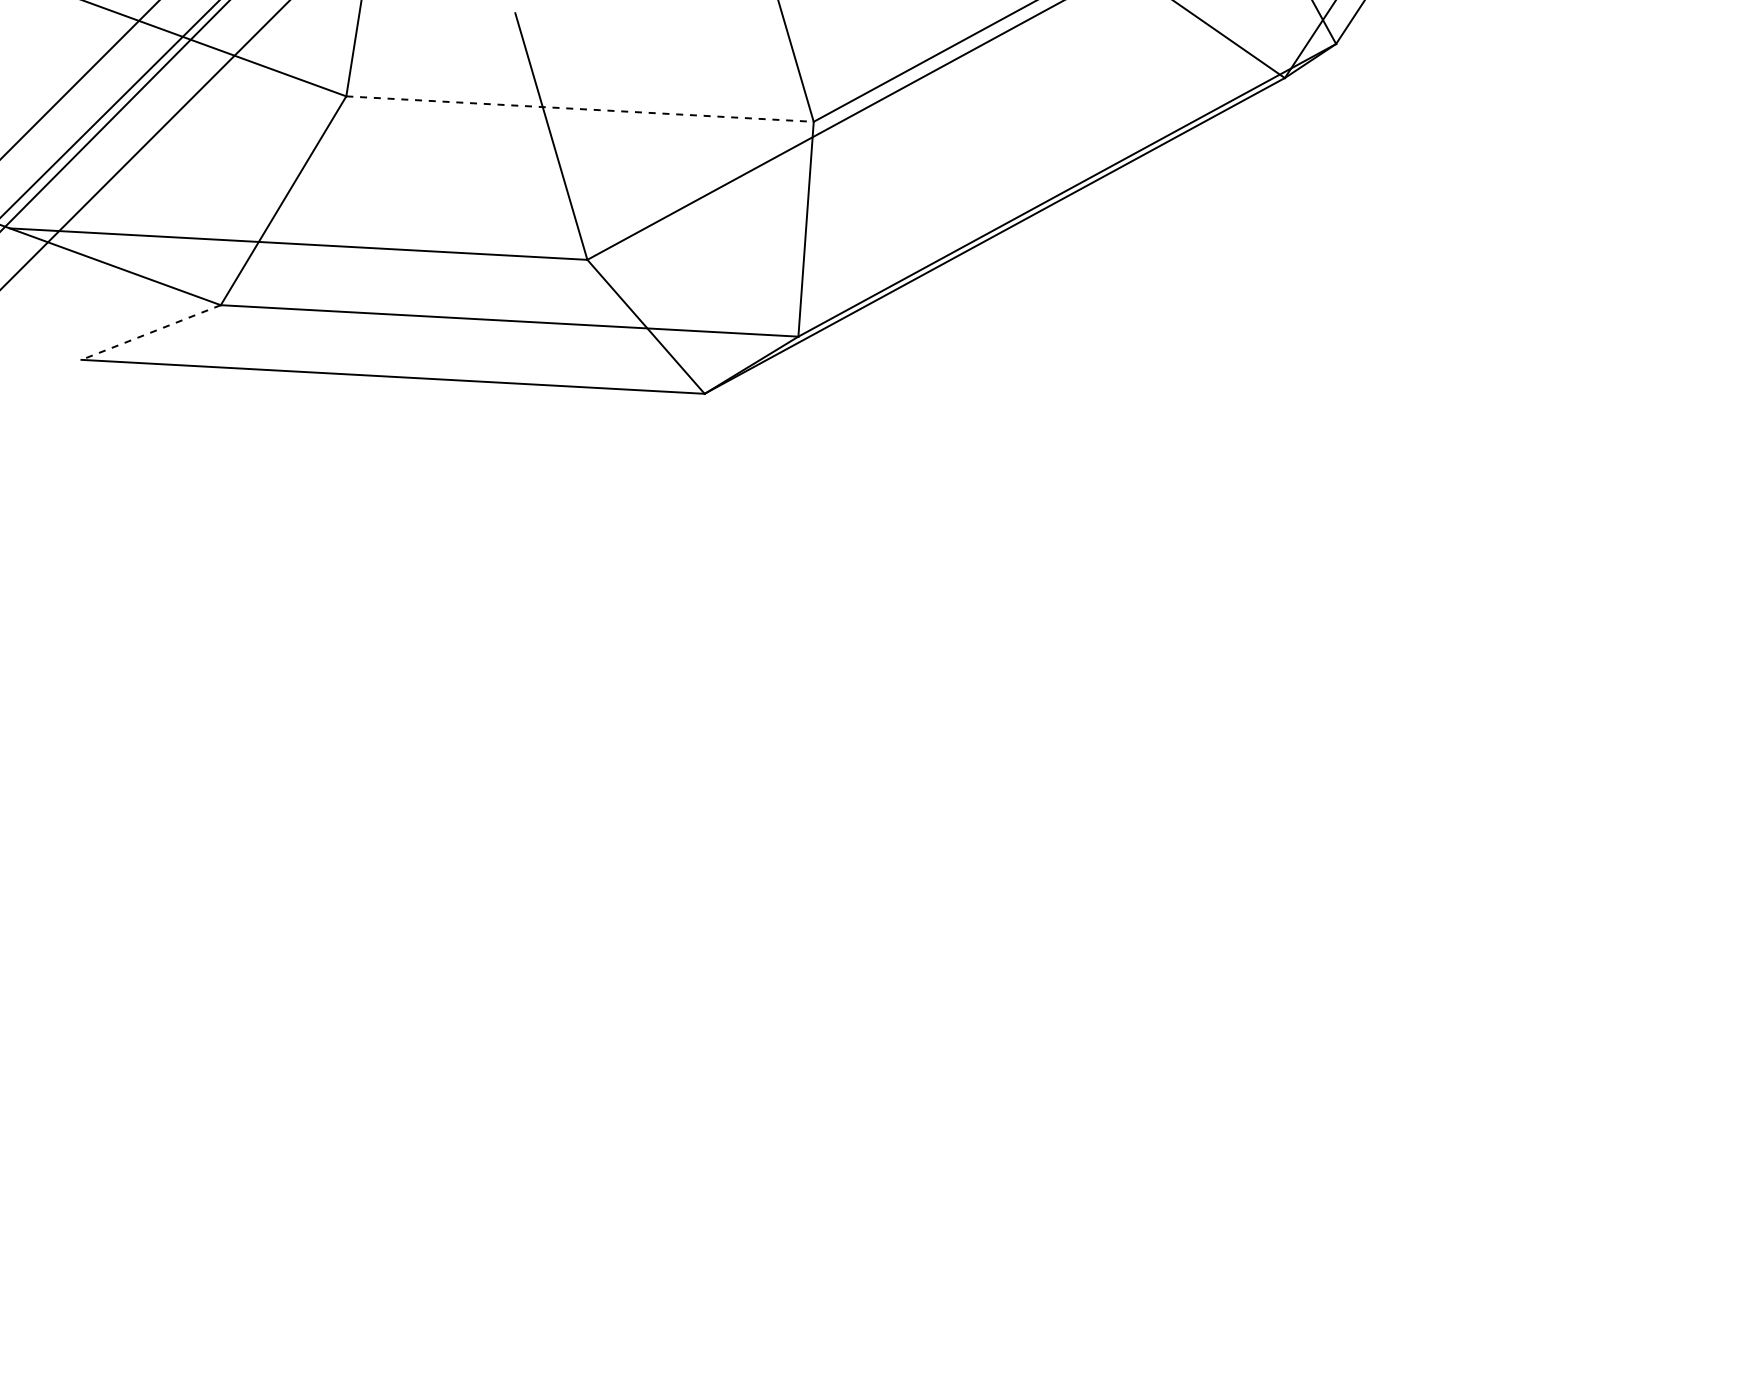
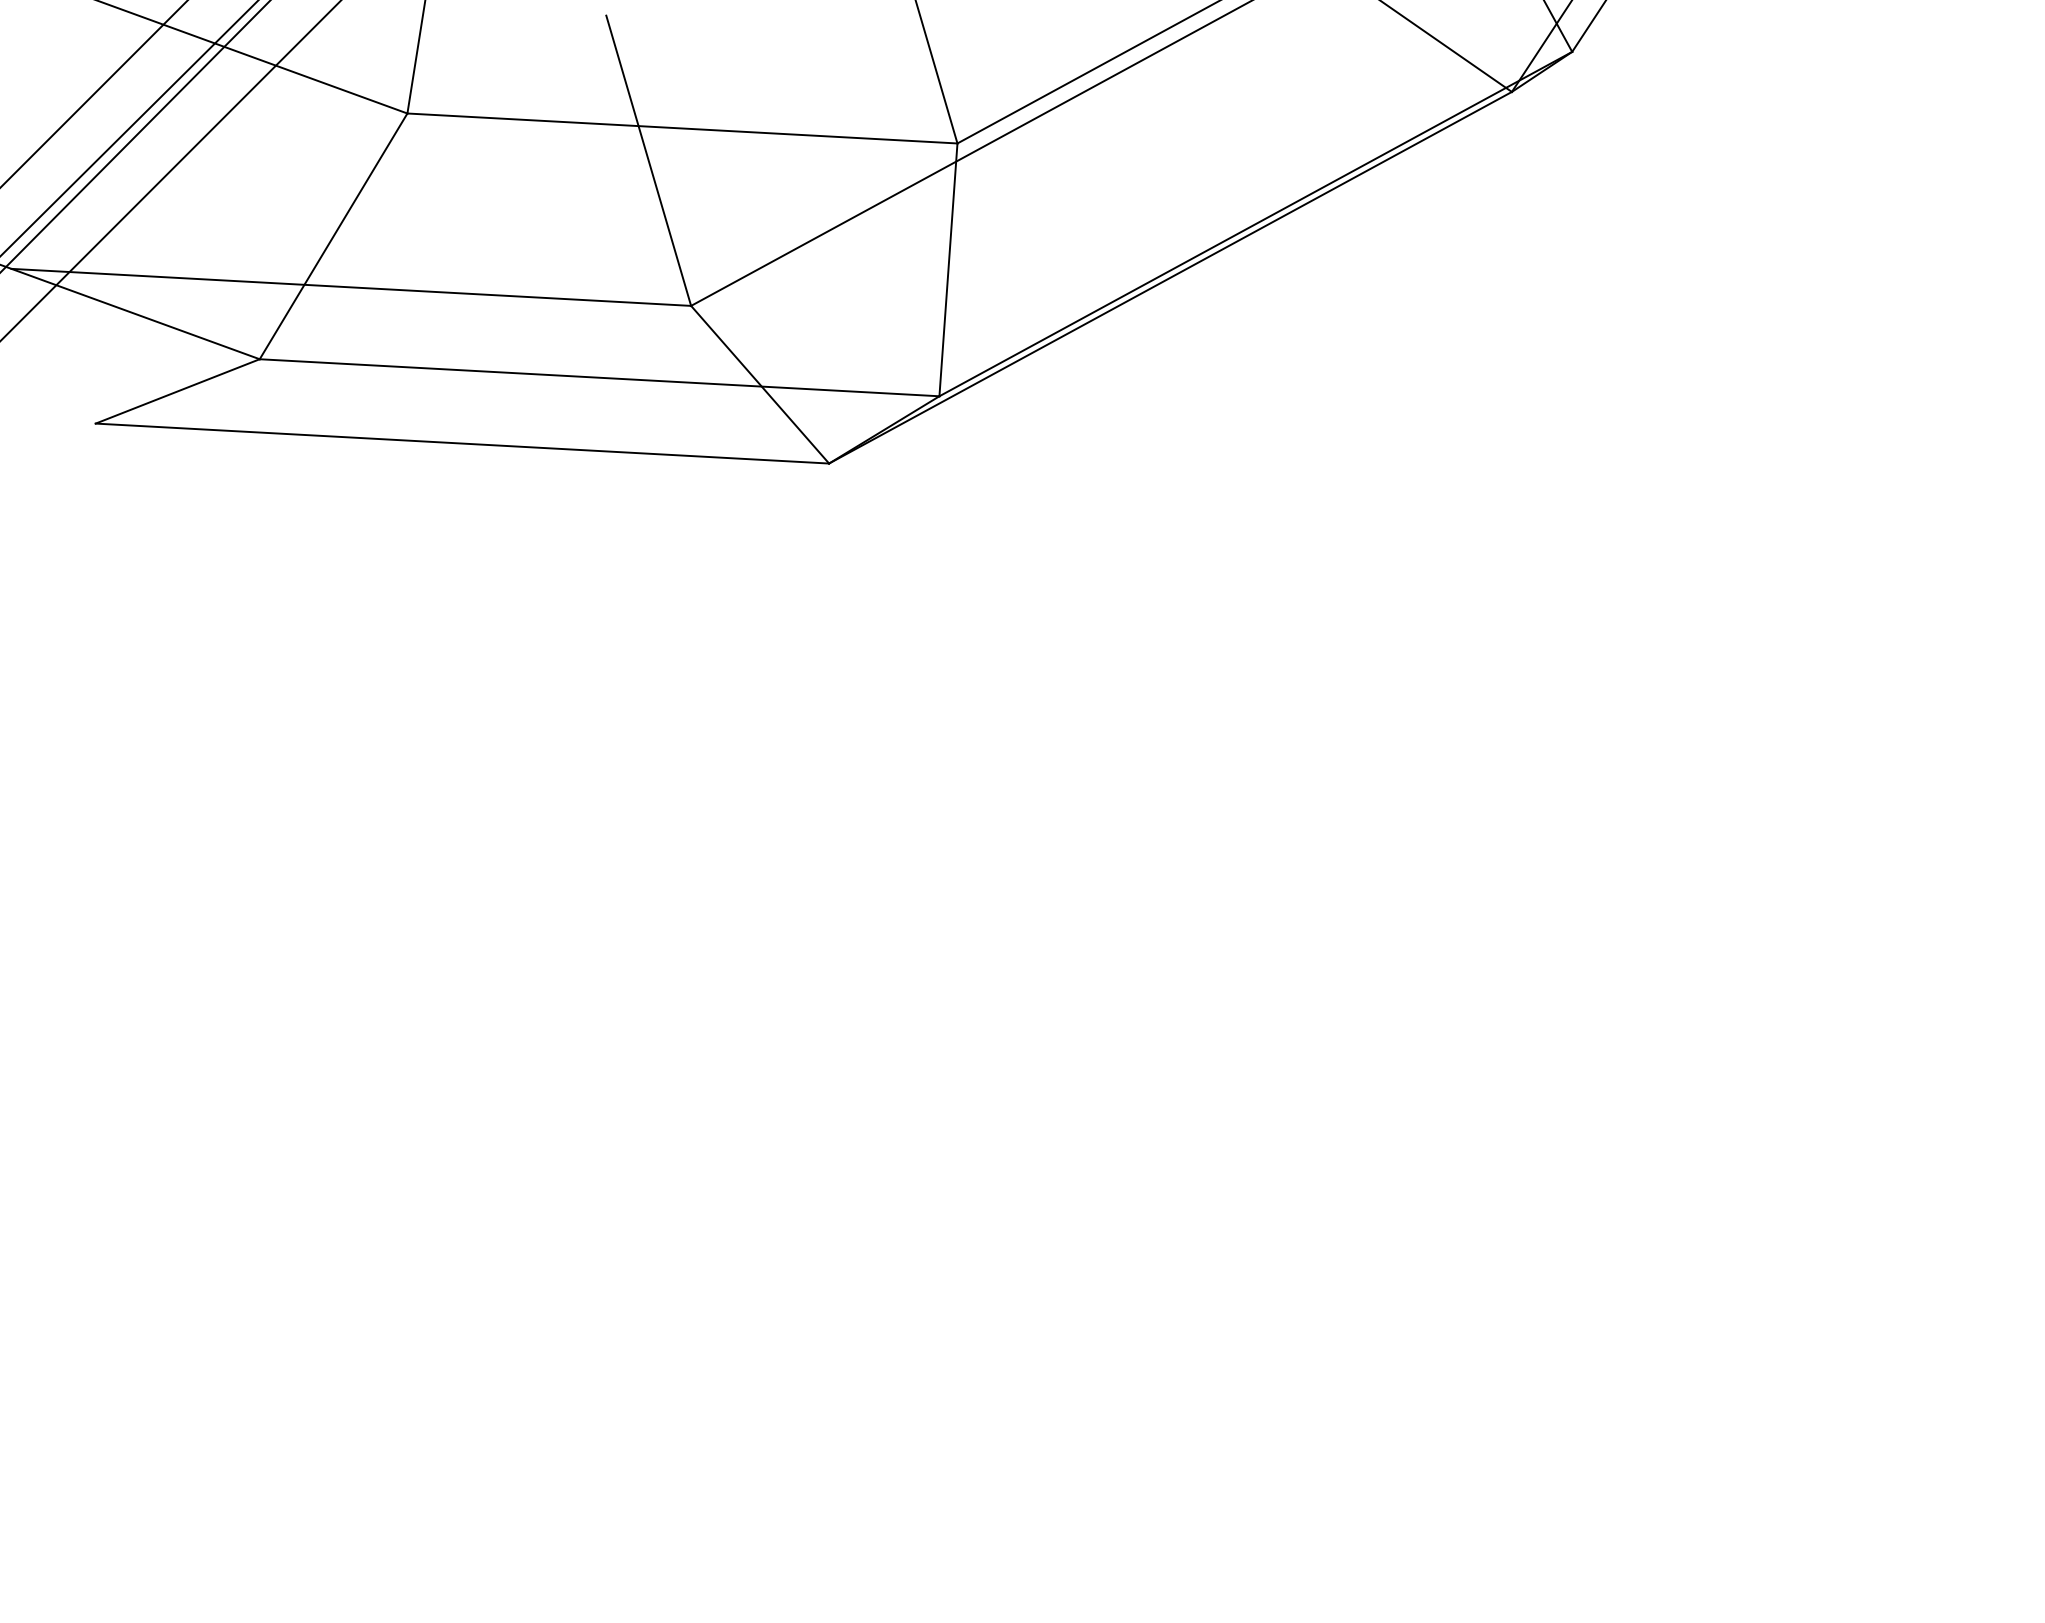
line: (580, 109) -> (682, 128), dashed -> solid
line: (151, 332) -> (178, 391), dashed -> solid

